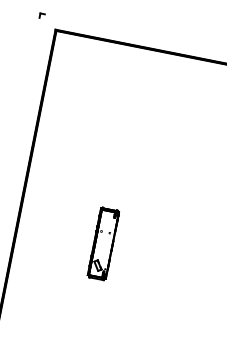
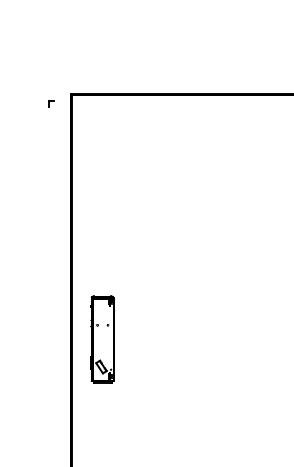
part: (42, 15) -> (51, 103), moved
part: (103, 243) -> (102, 339), moved

